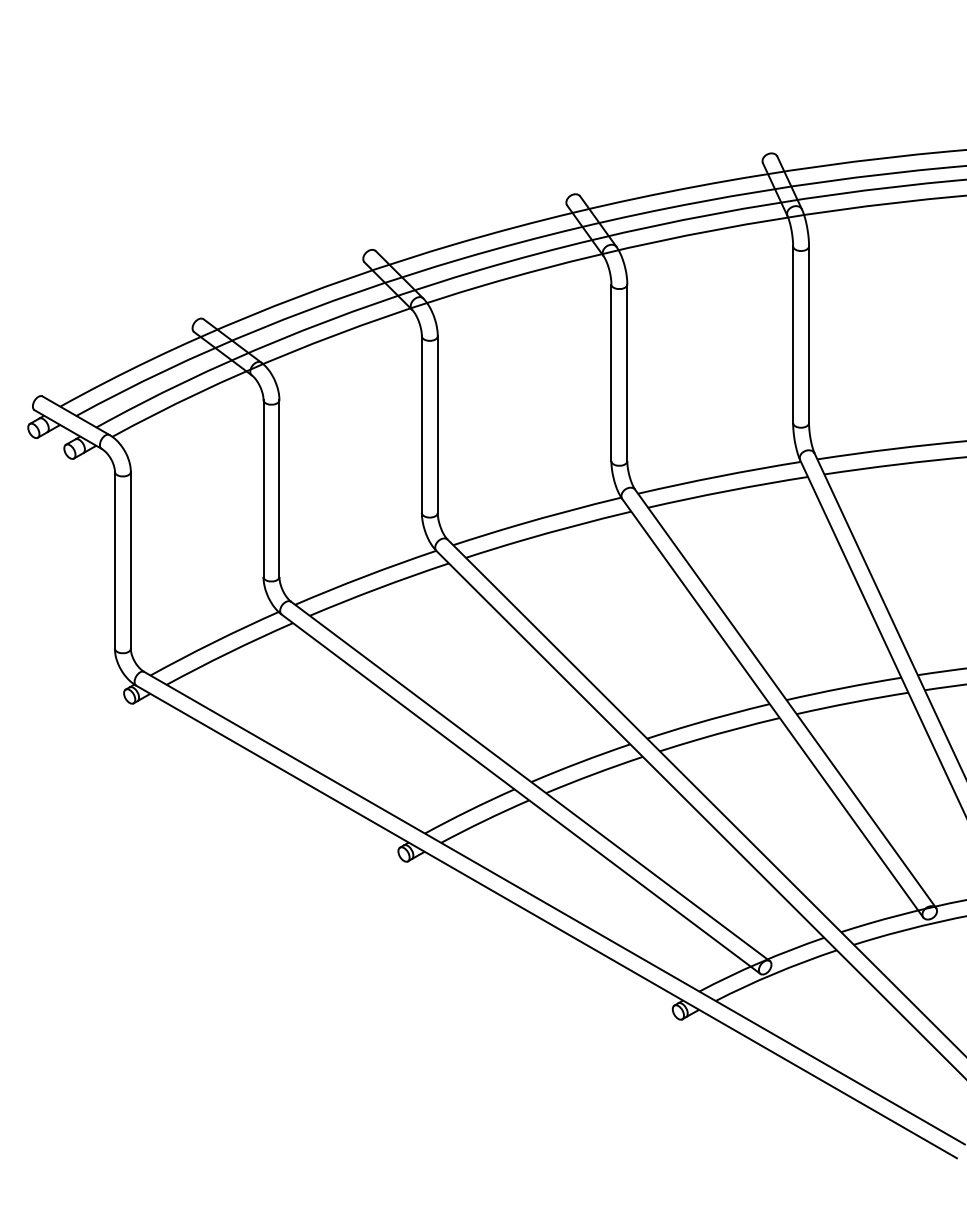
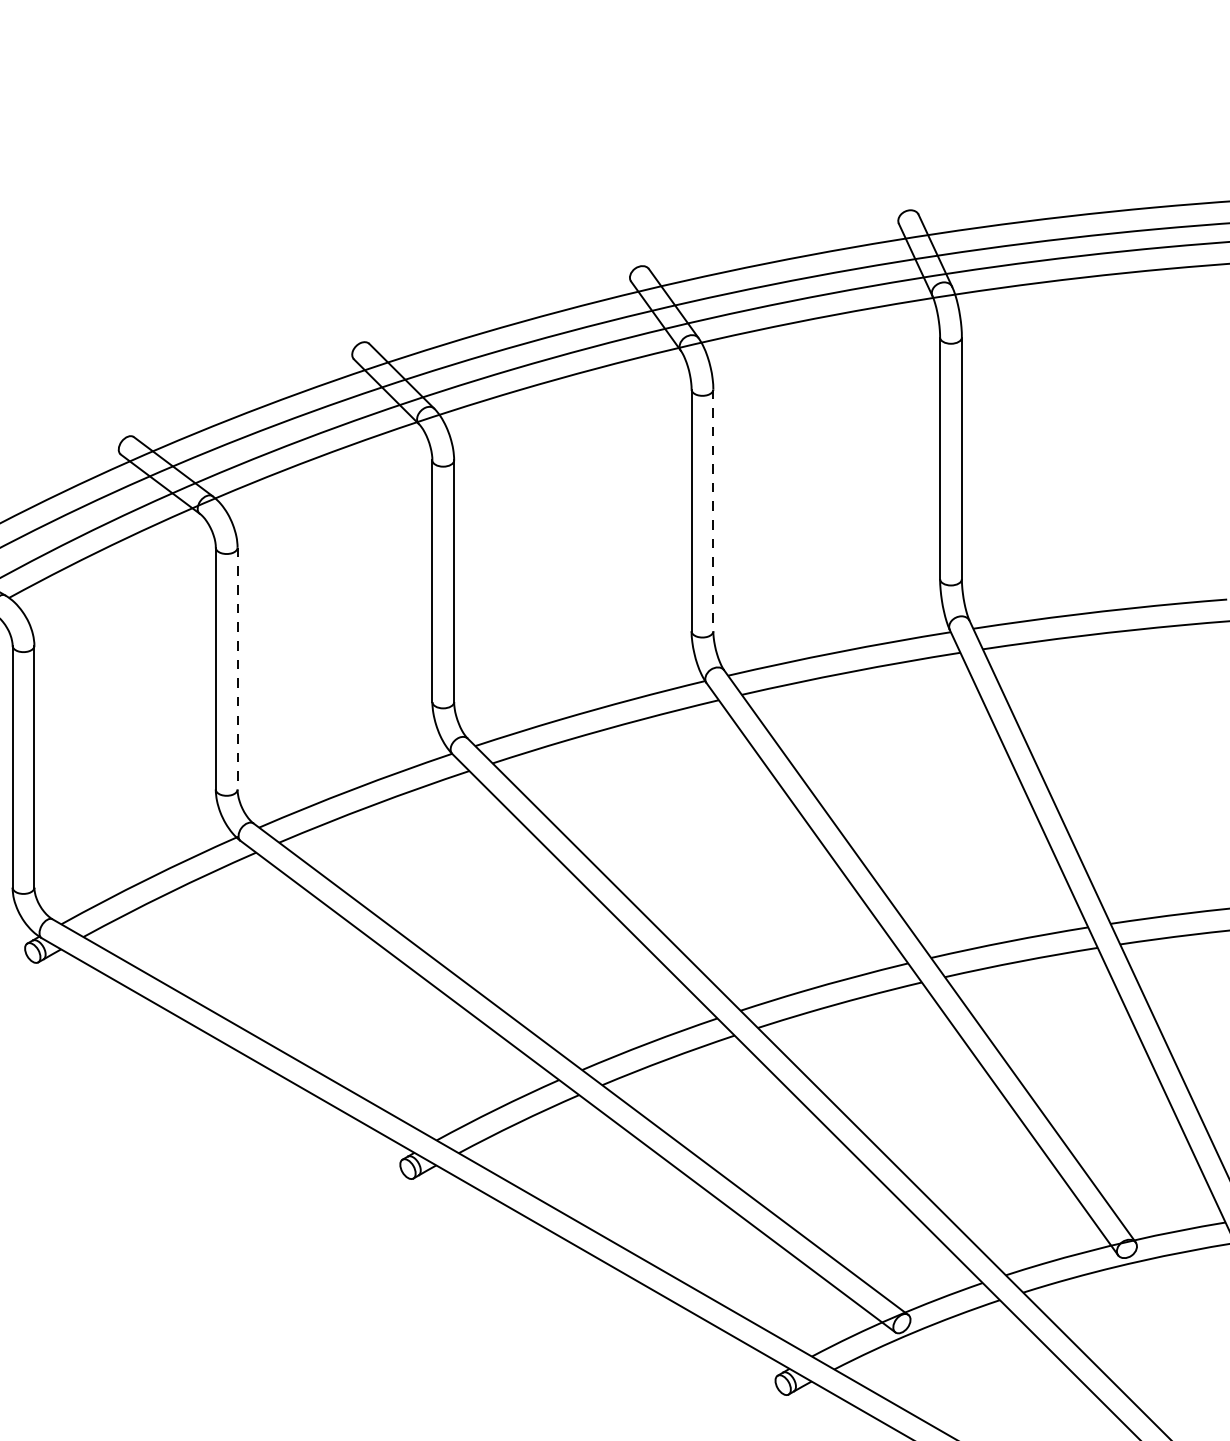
line: (627, 373) -> (713, 511), solid -> dashed
line: (279, 489) -> (237, 669), solid -> dashed

